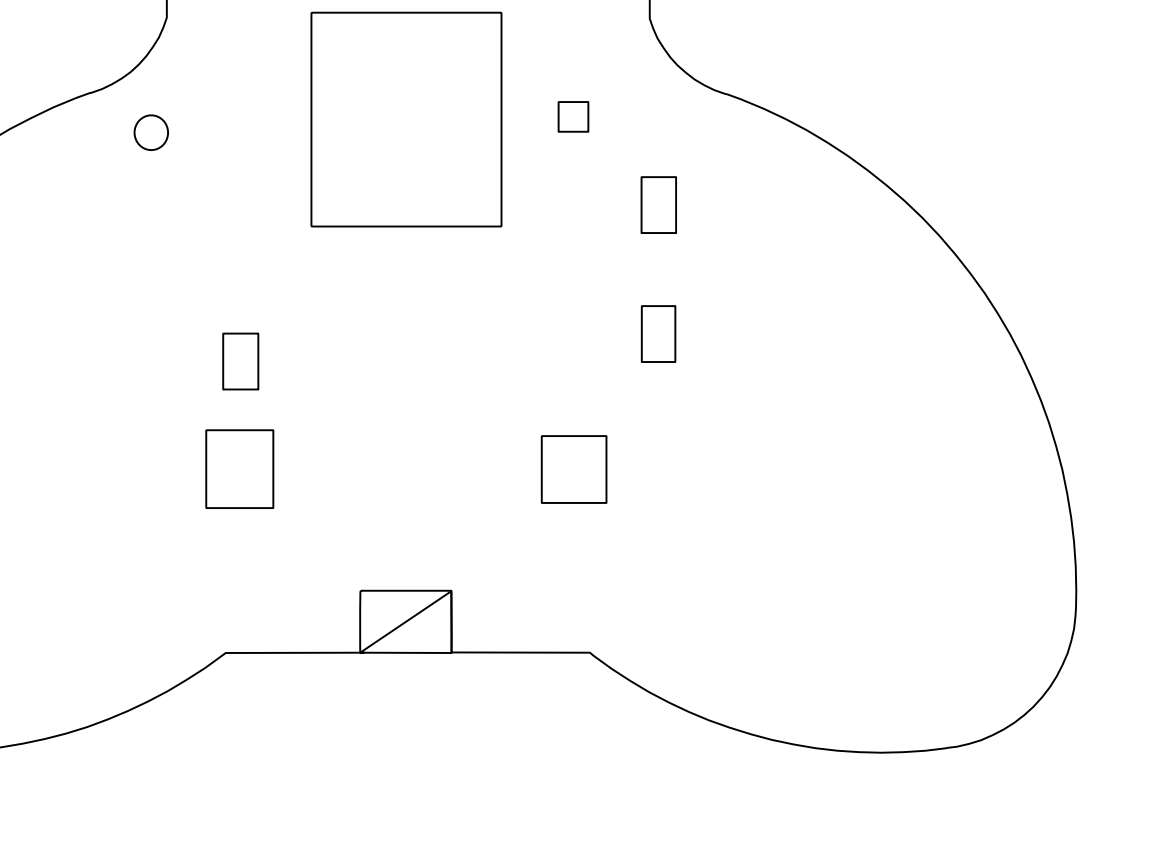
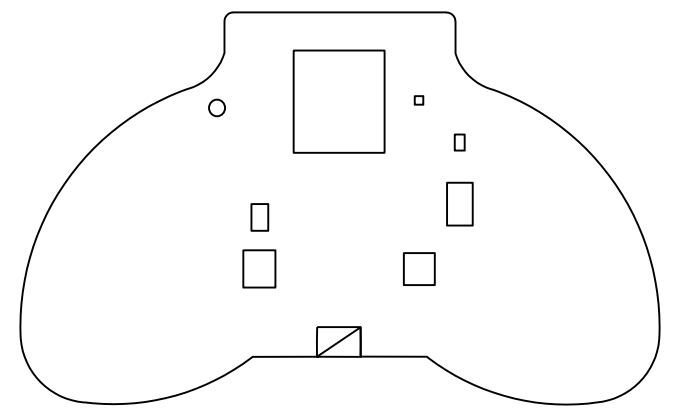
part: (572, 117) -> (418, 100), size x0.6
part: (658, 204) -> (459, 142), size x0.6
part: (658, 334) -> (459, 204), size x1.6

